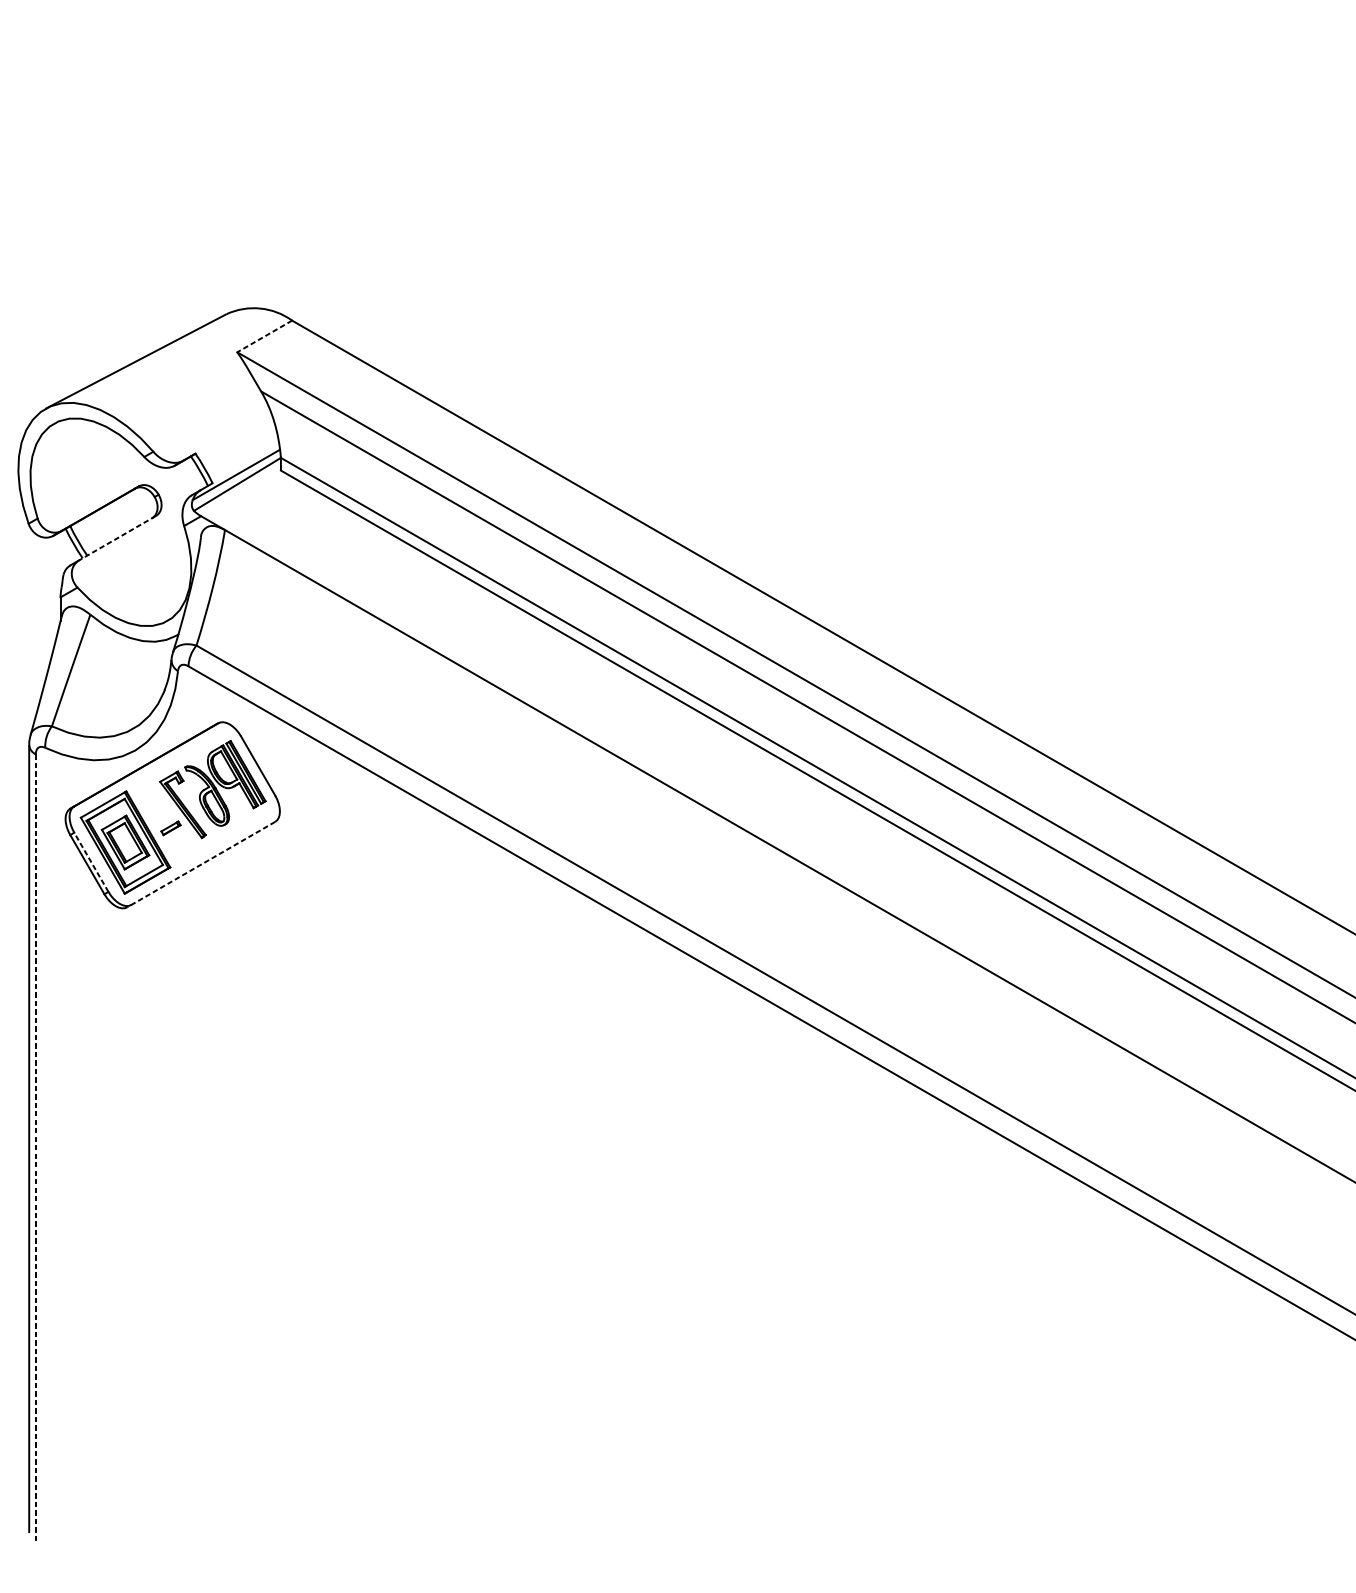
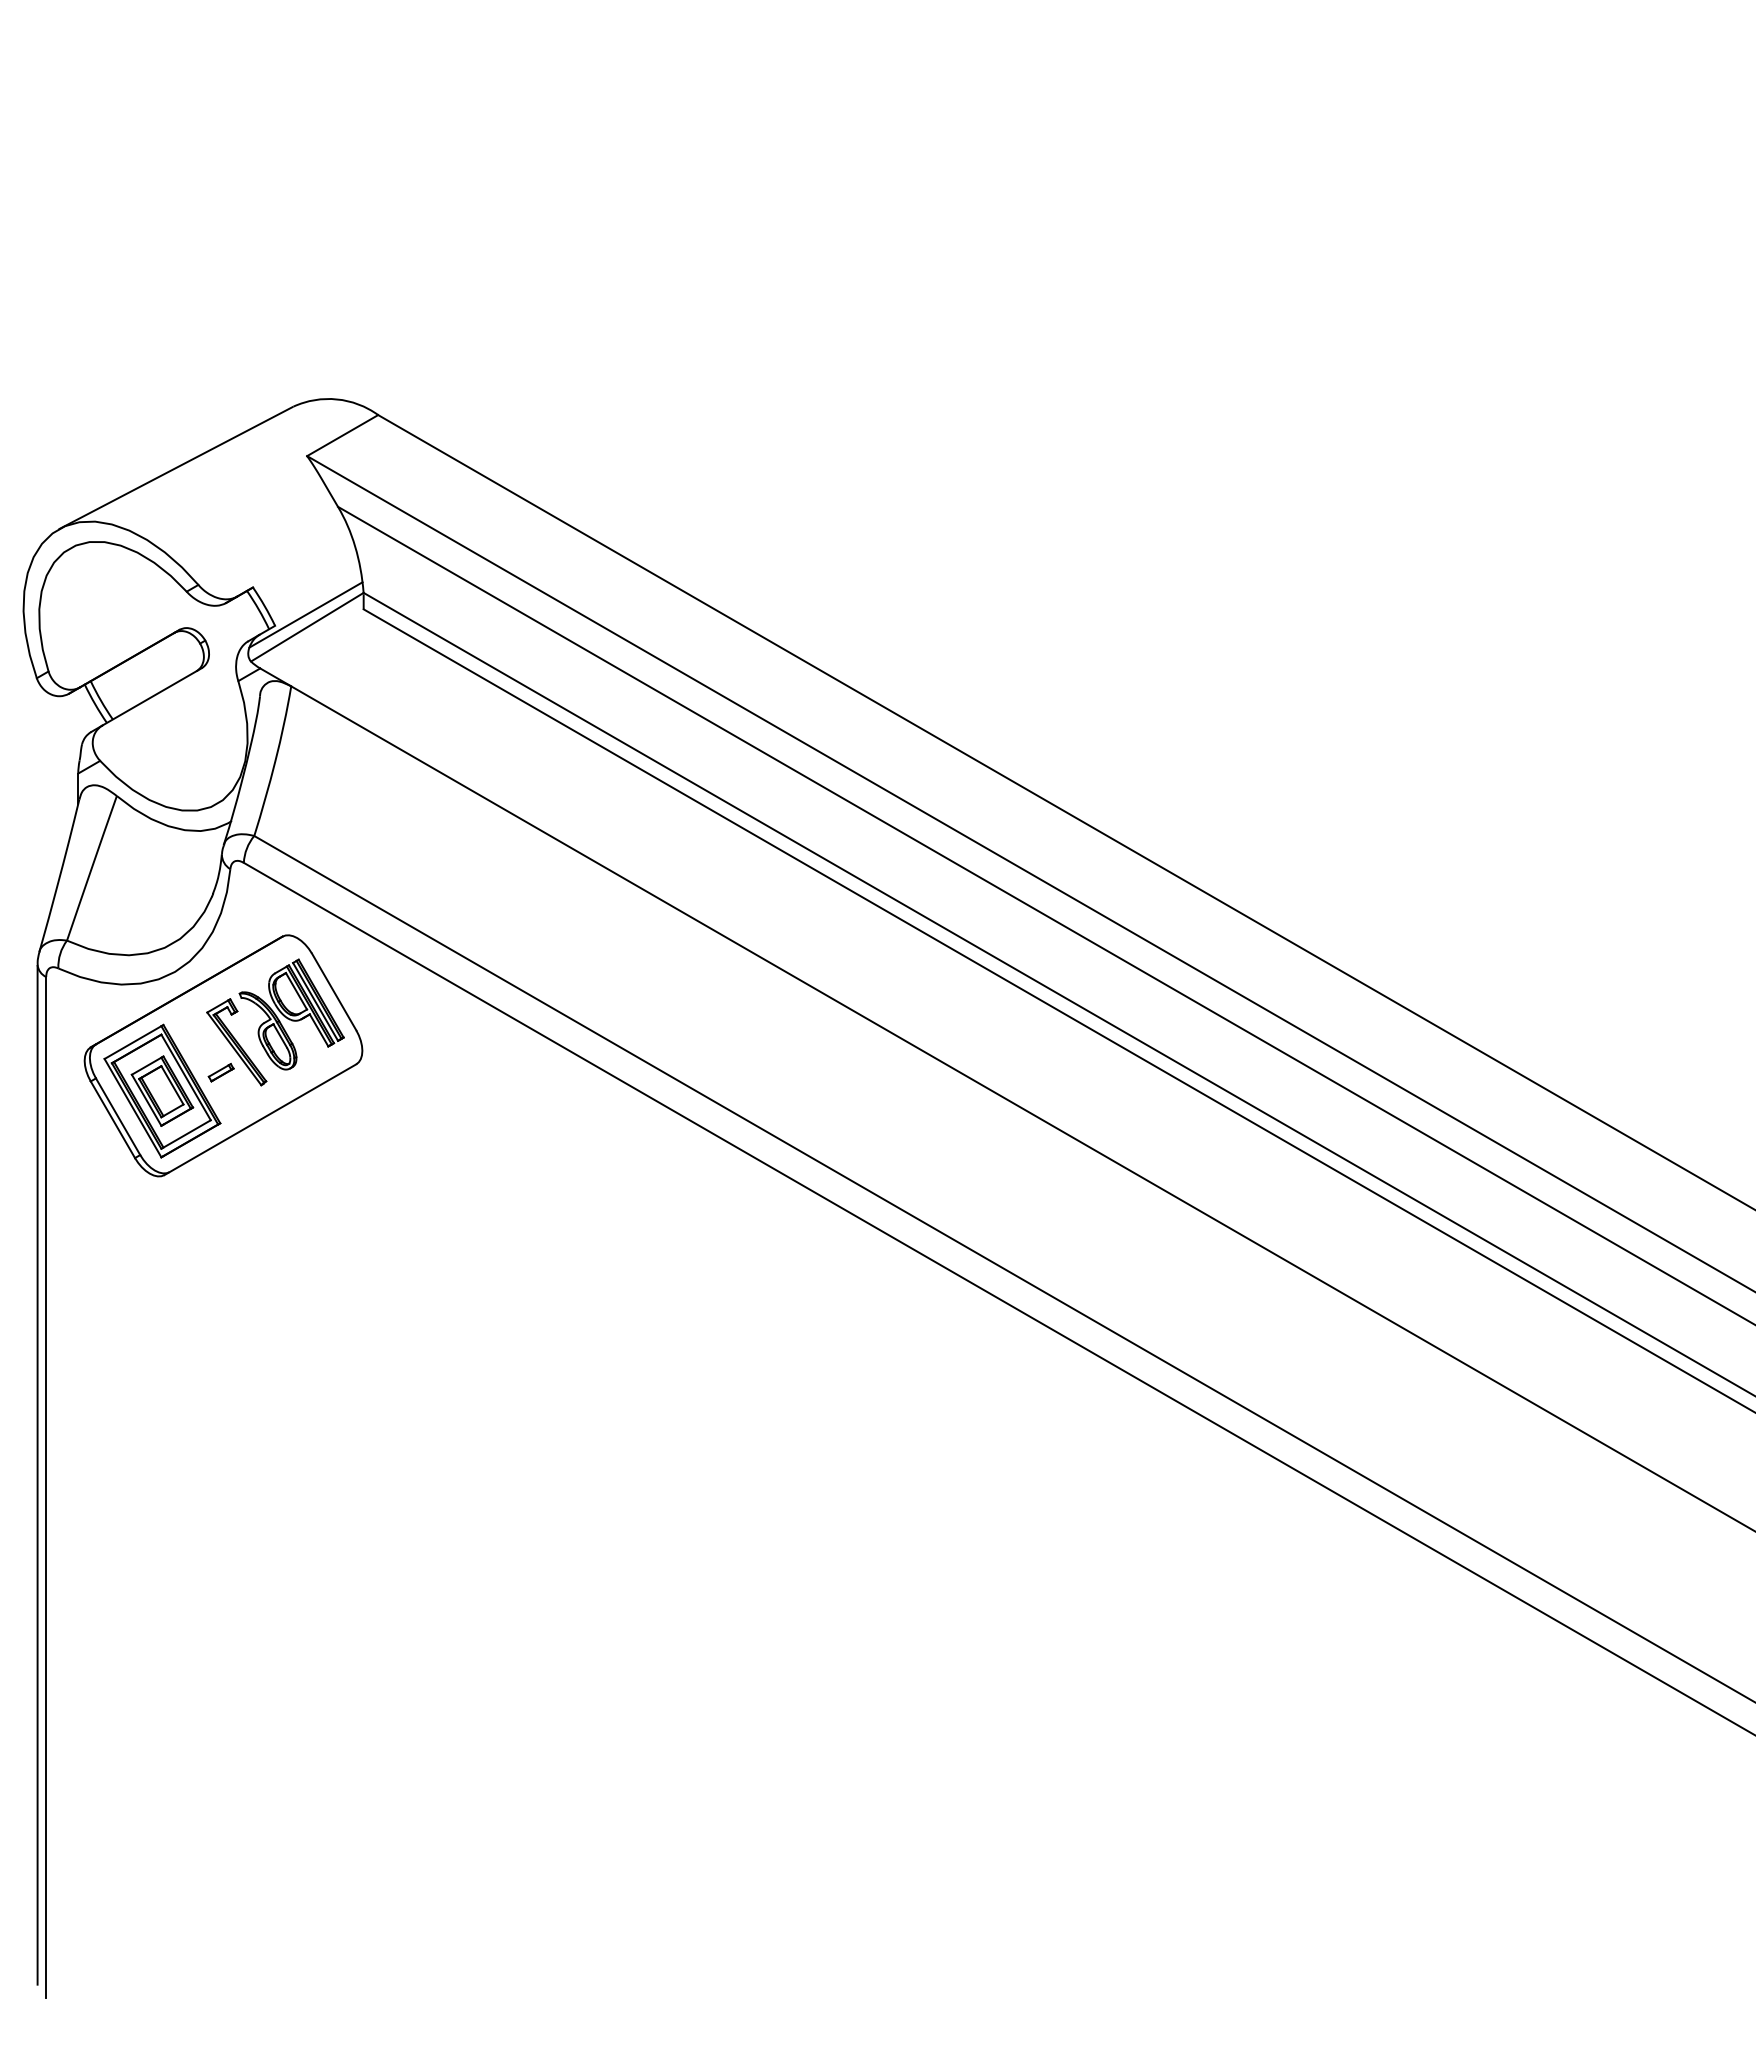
line: (264, 336) -> (342, 435), dashed -> solid
line: (117, 538) -> (151, 697), dashed -> solid
line: (90, 862) -> (117, 1116), dashed -> solid
line: (201, 864) -> (260, 1119), dashed -> solid
line: (36, 1148) -> (46, 1487), dashed -> solid

